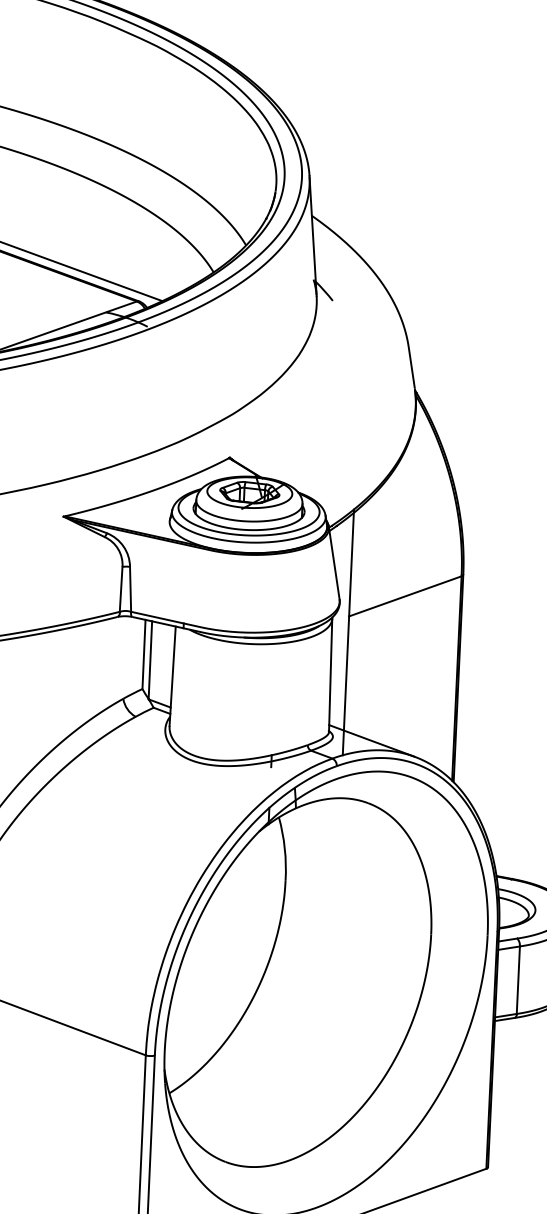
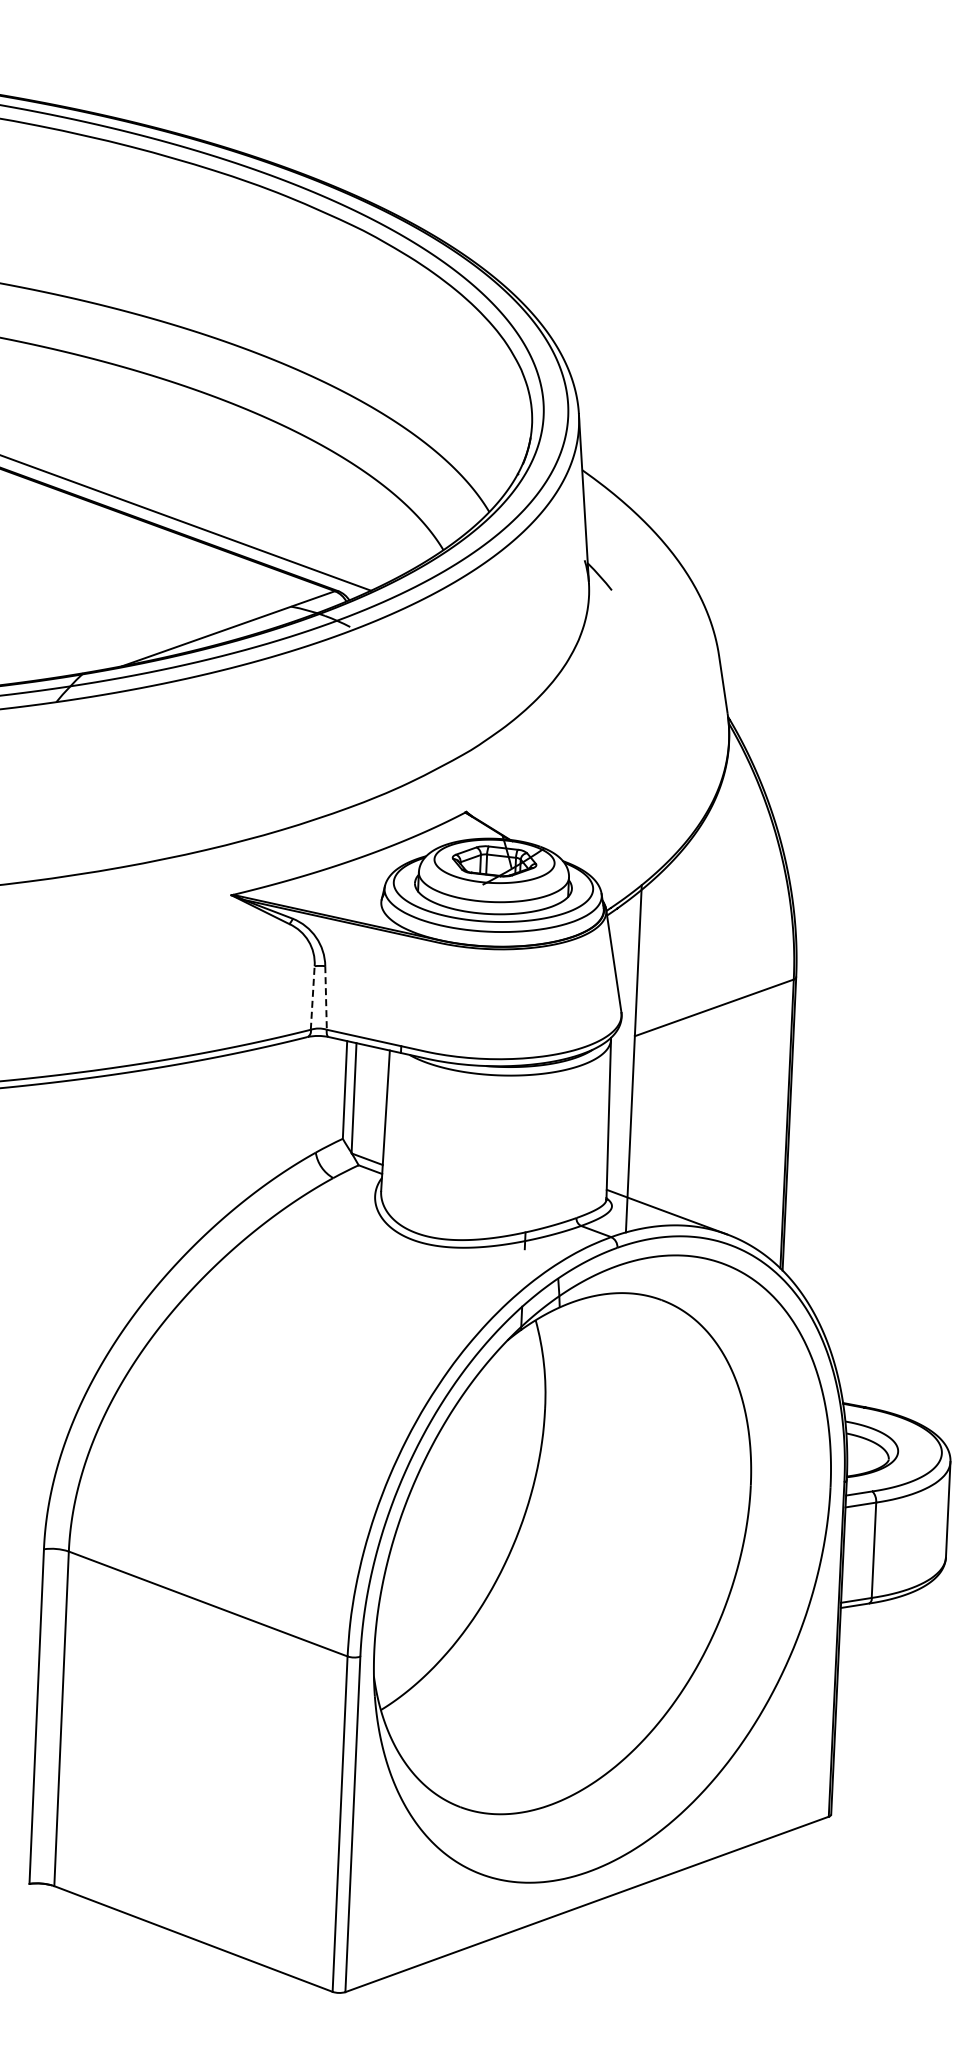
line: (120, 589) -> (312, 997), solid -> dashed
line: (130, 589) -> (326, 997), solid -> dashed

